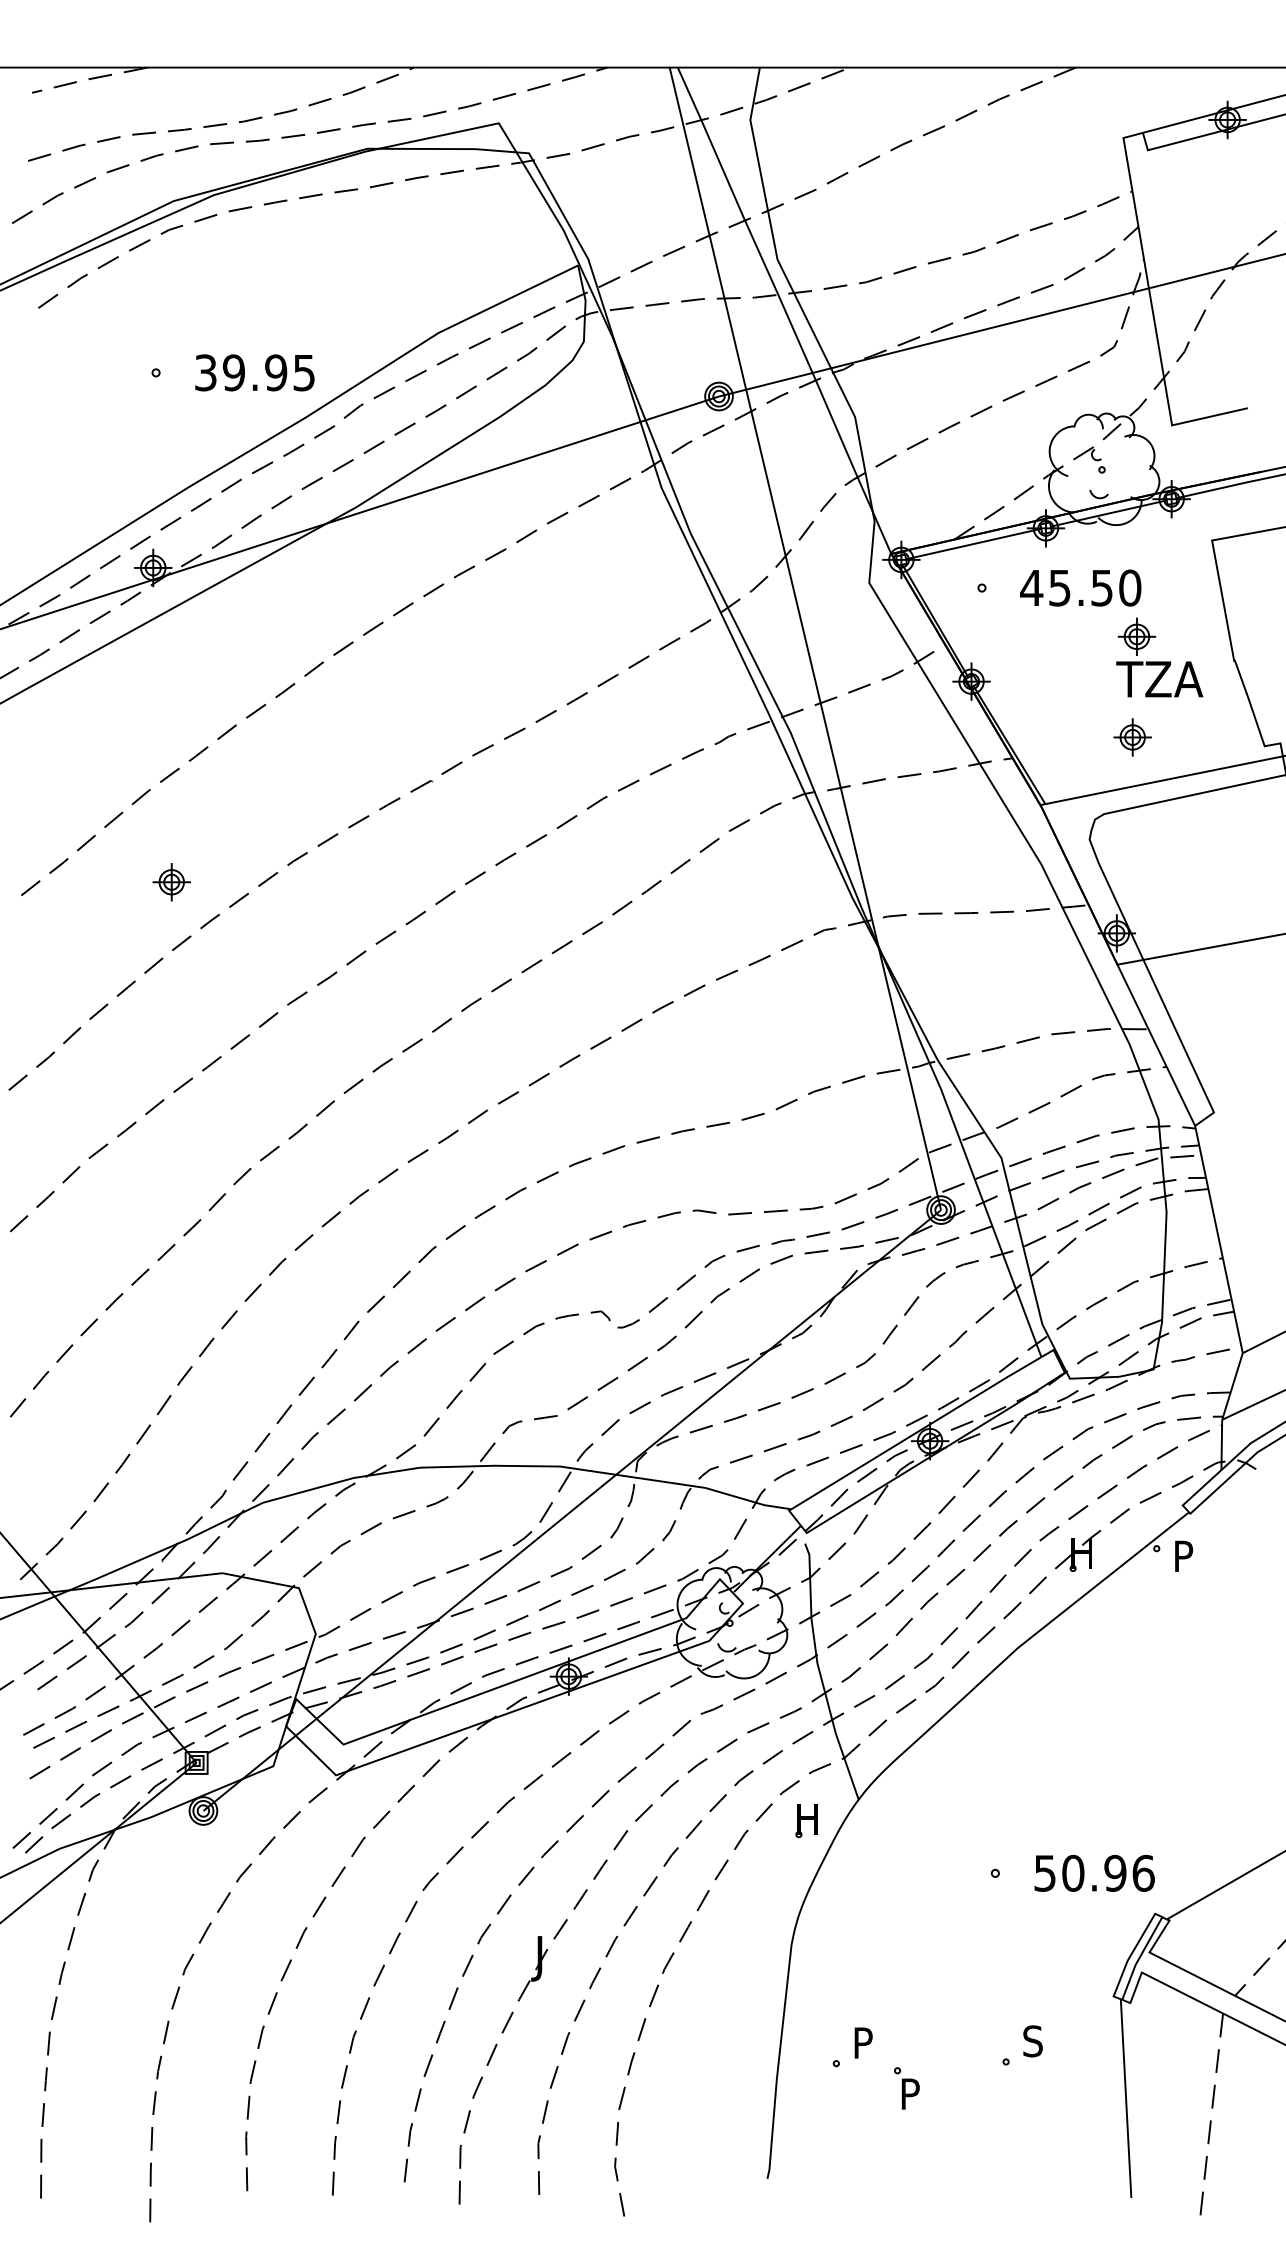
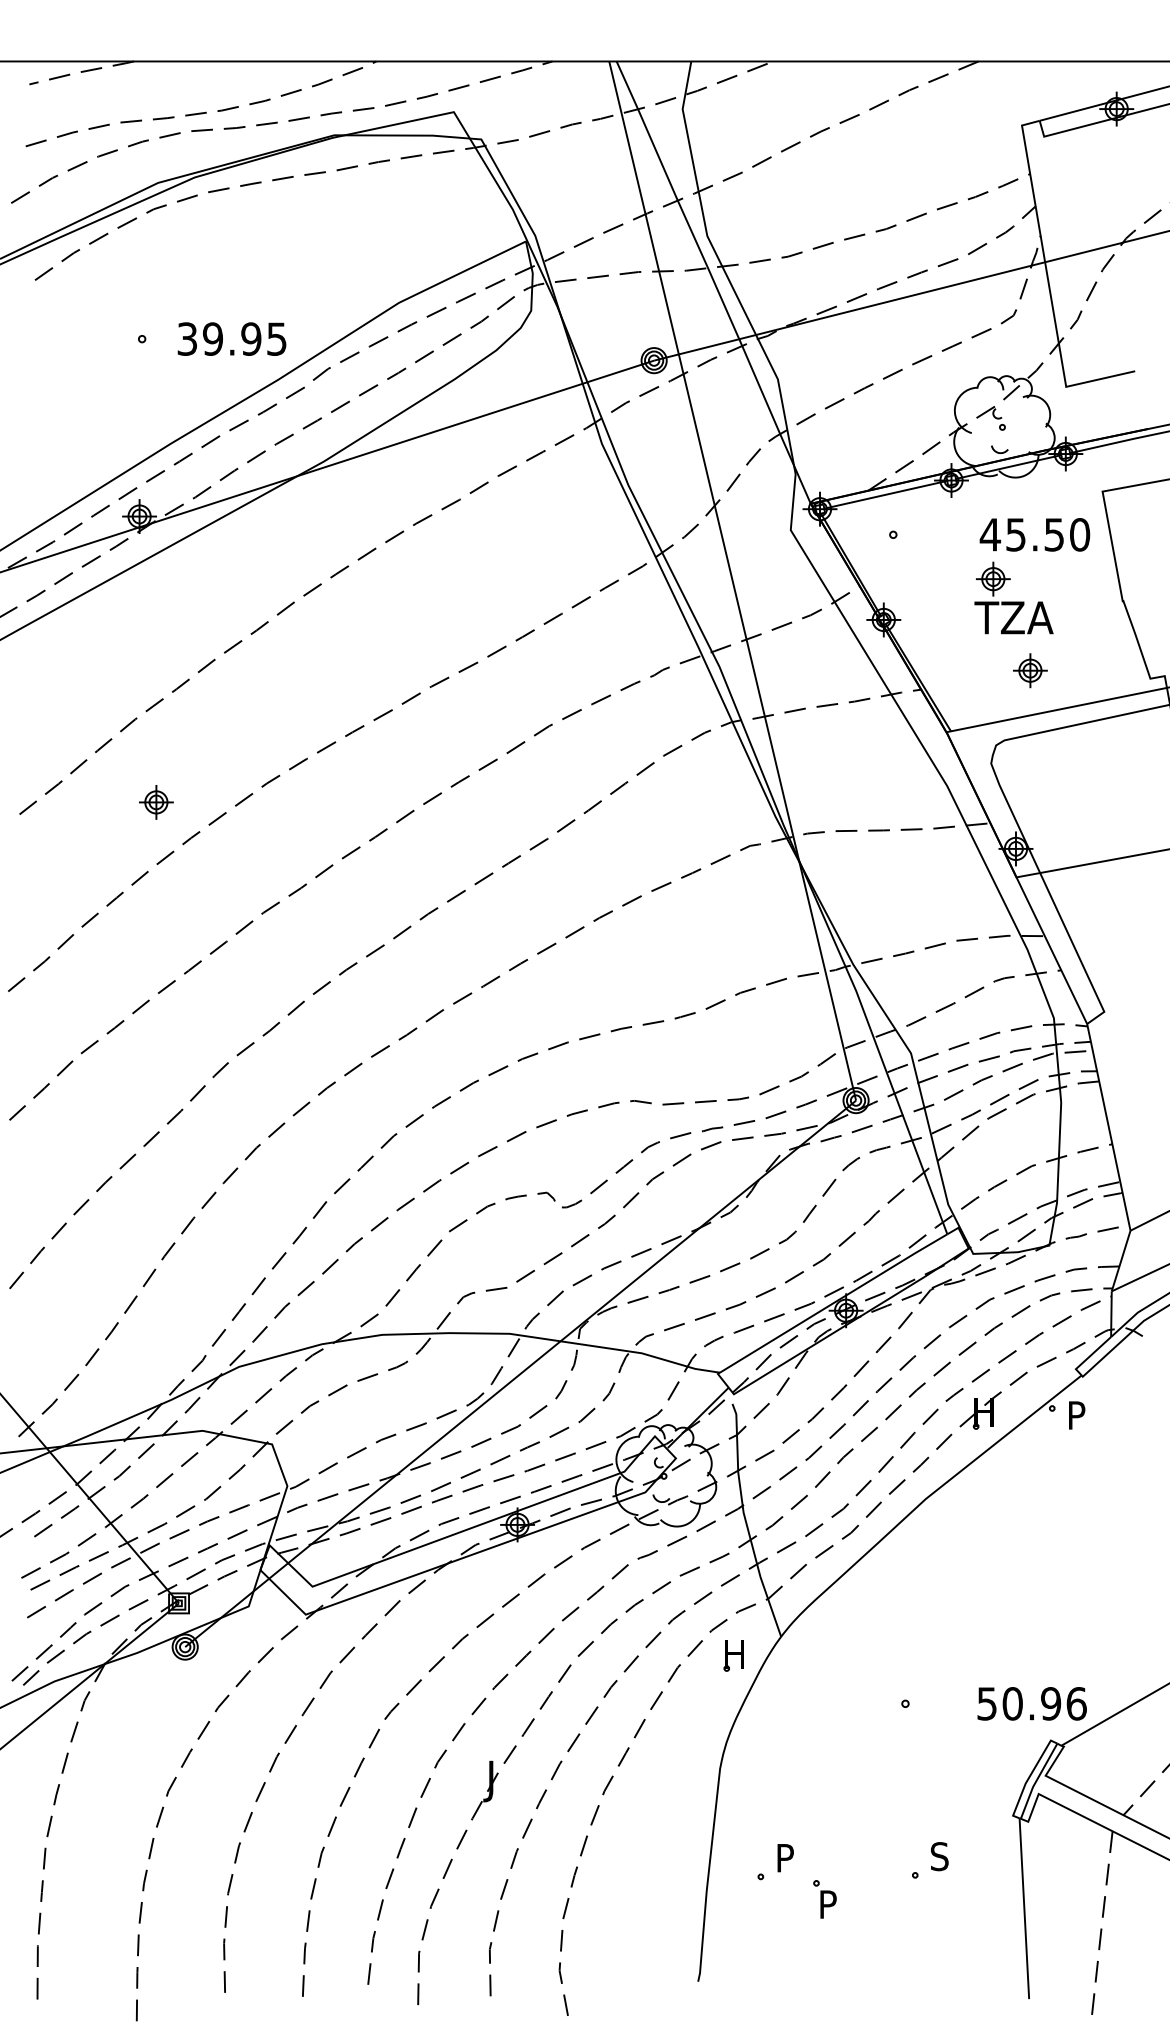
text: (1080, 587) -> (1034, 534), moved
part: (1159, 657) -> (1013, 597), moved
text: (1094, 1872) -> (1032, 1703), moved

